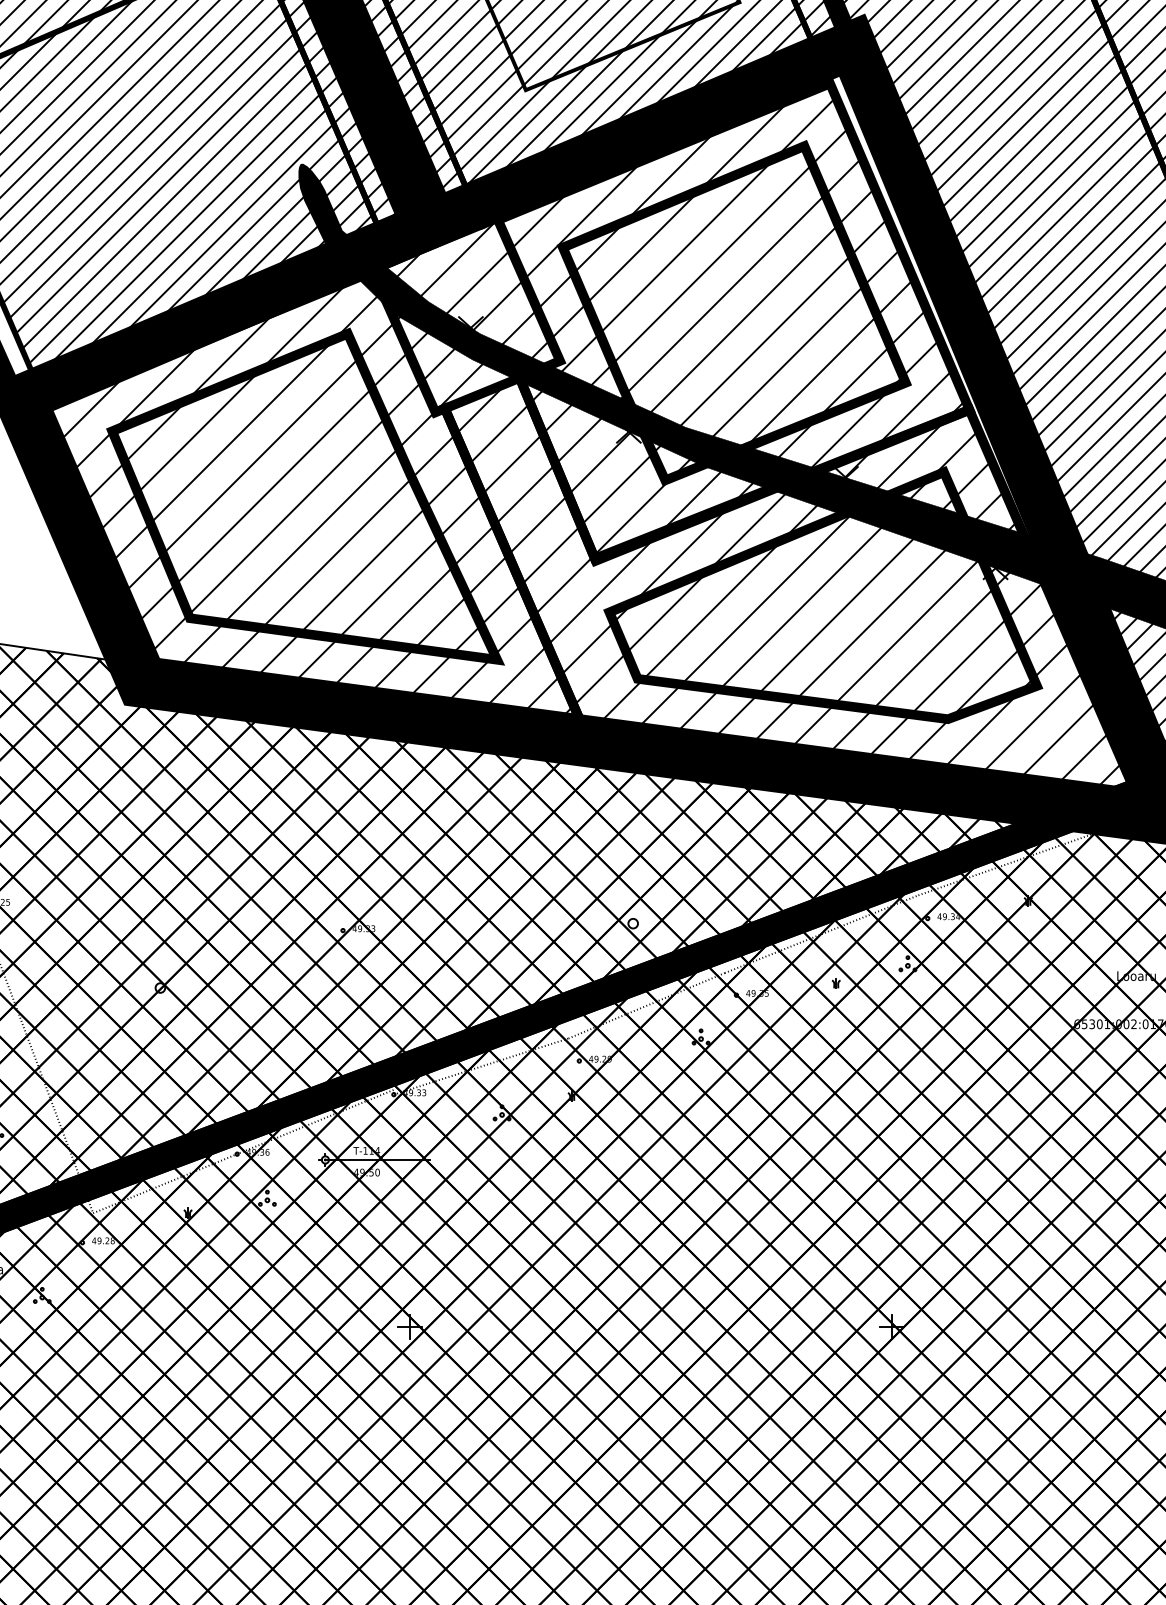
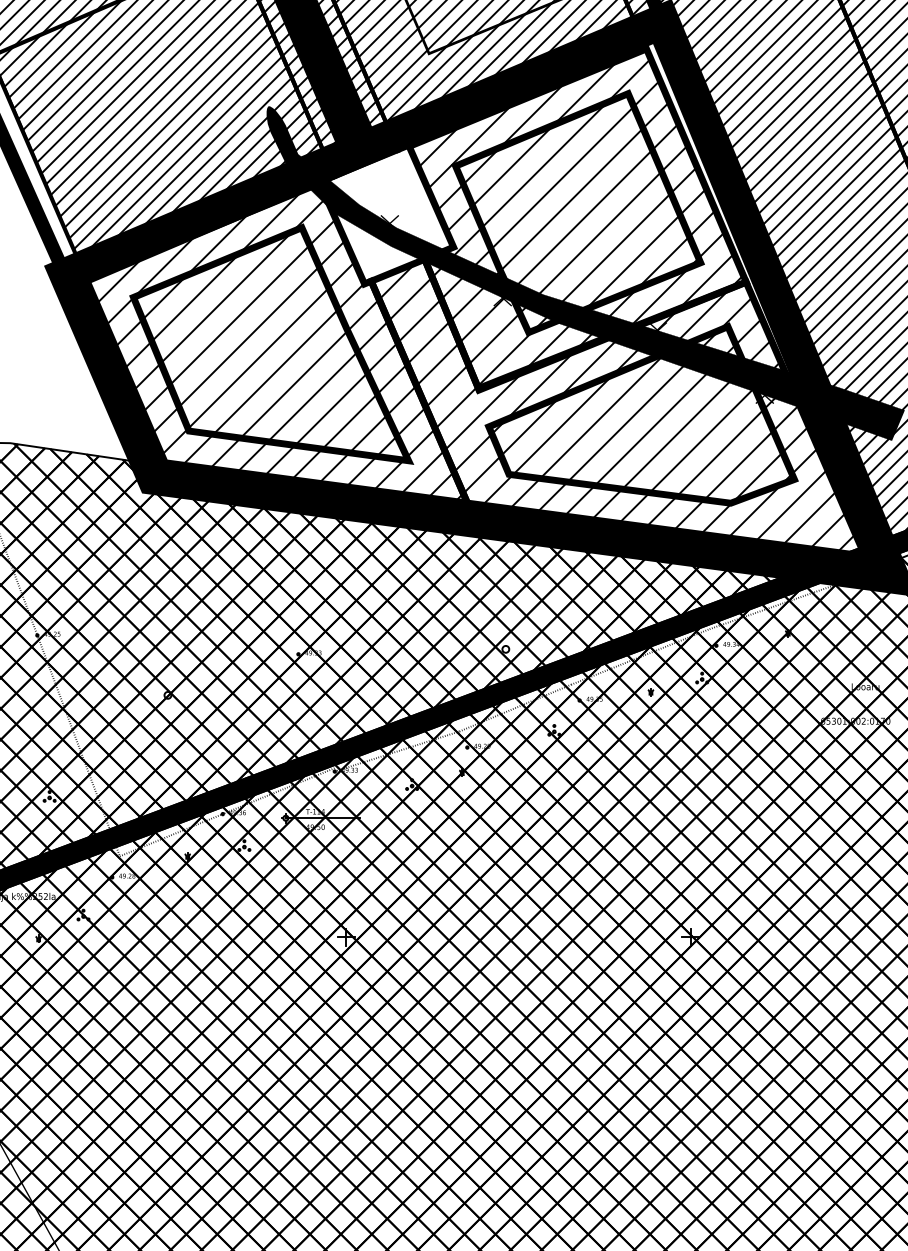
hatch: (466, 316) -> (386, 215), removed

